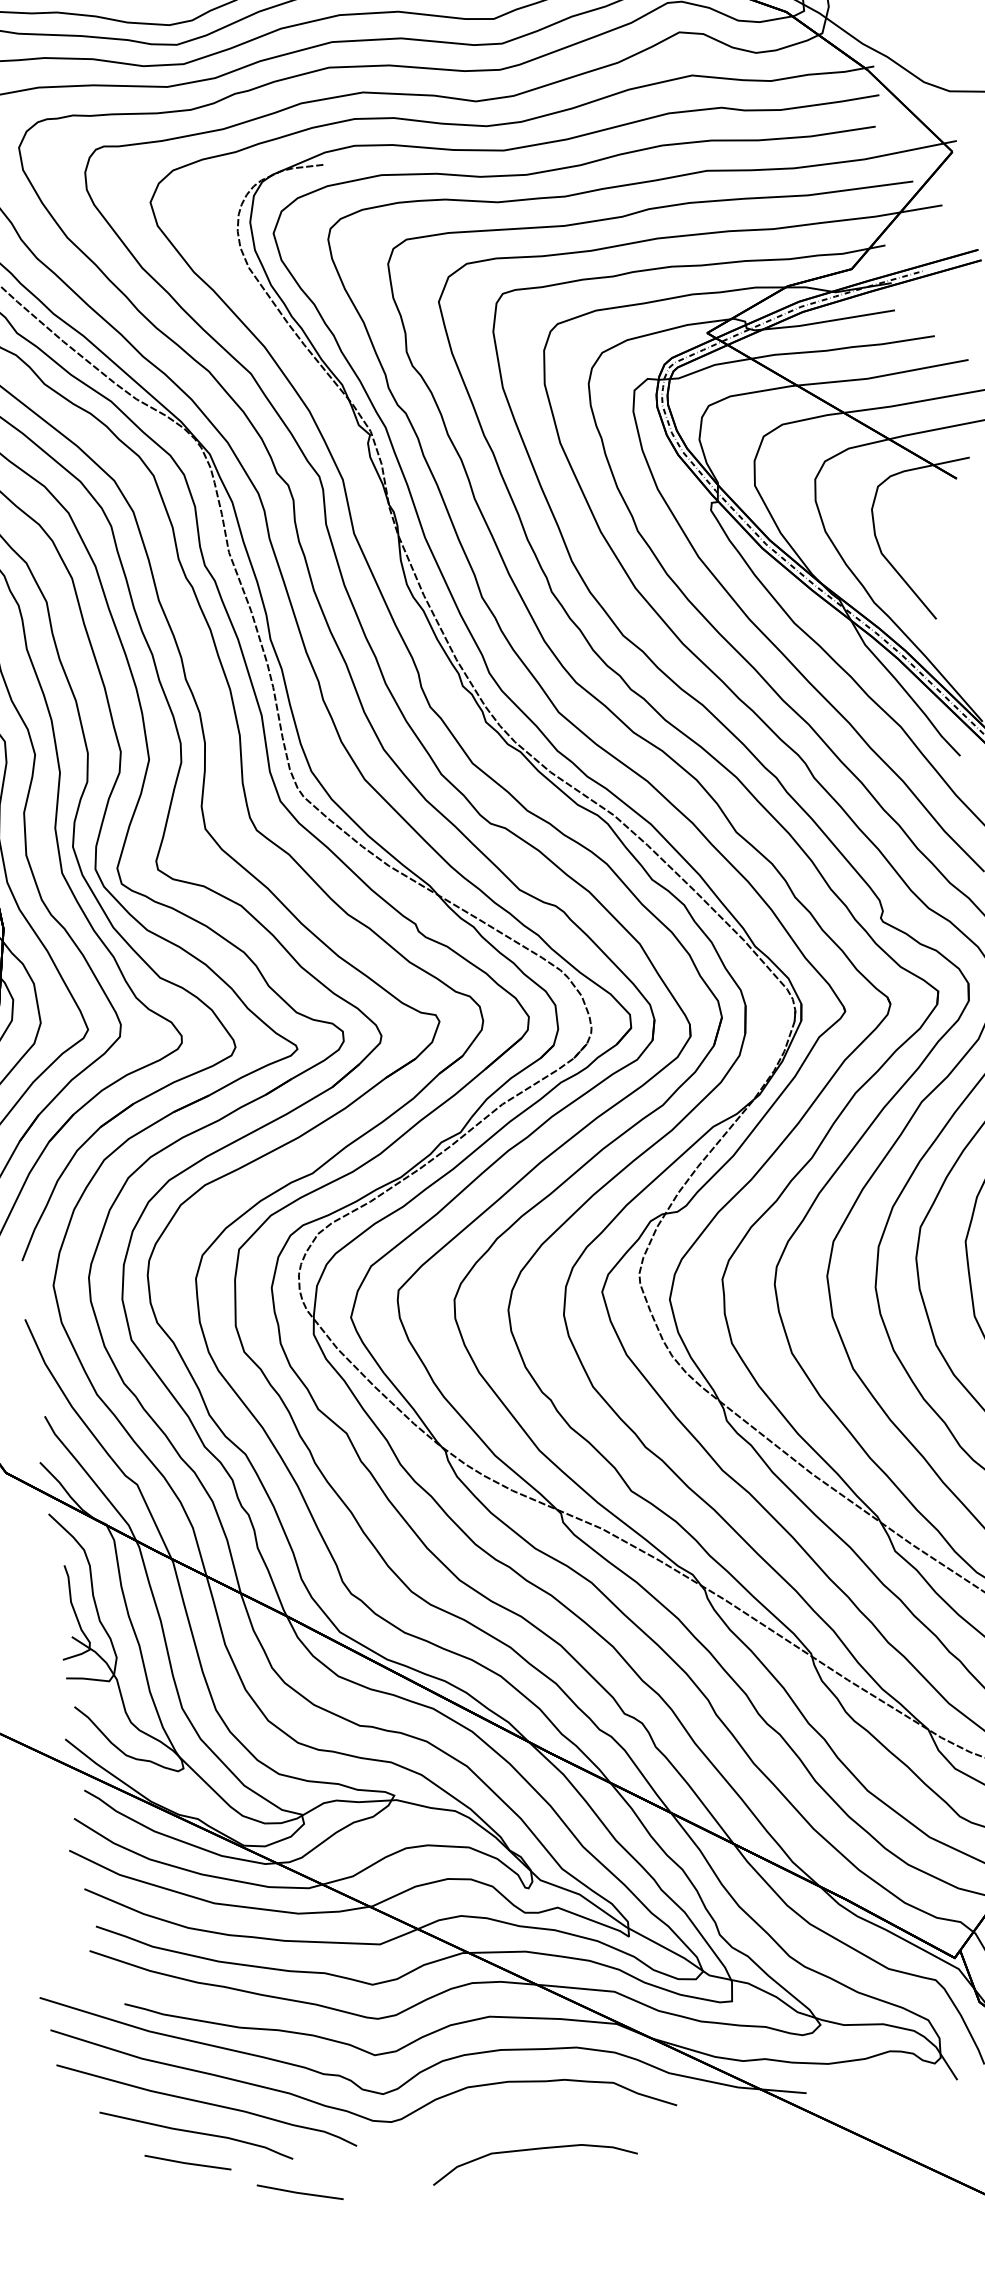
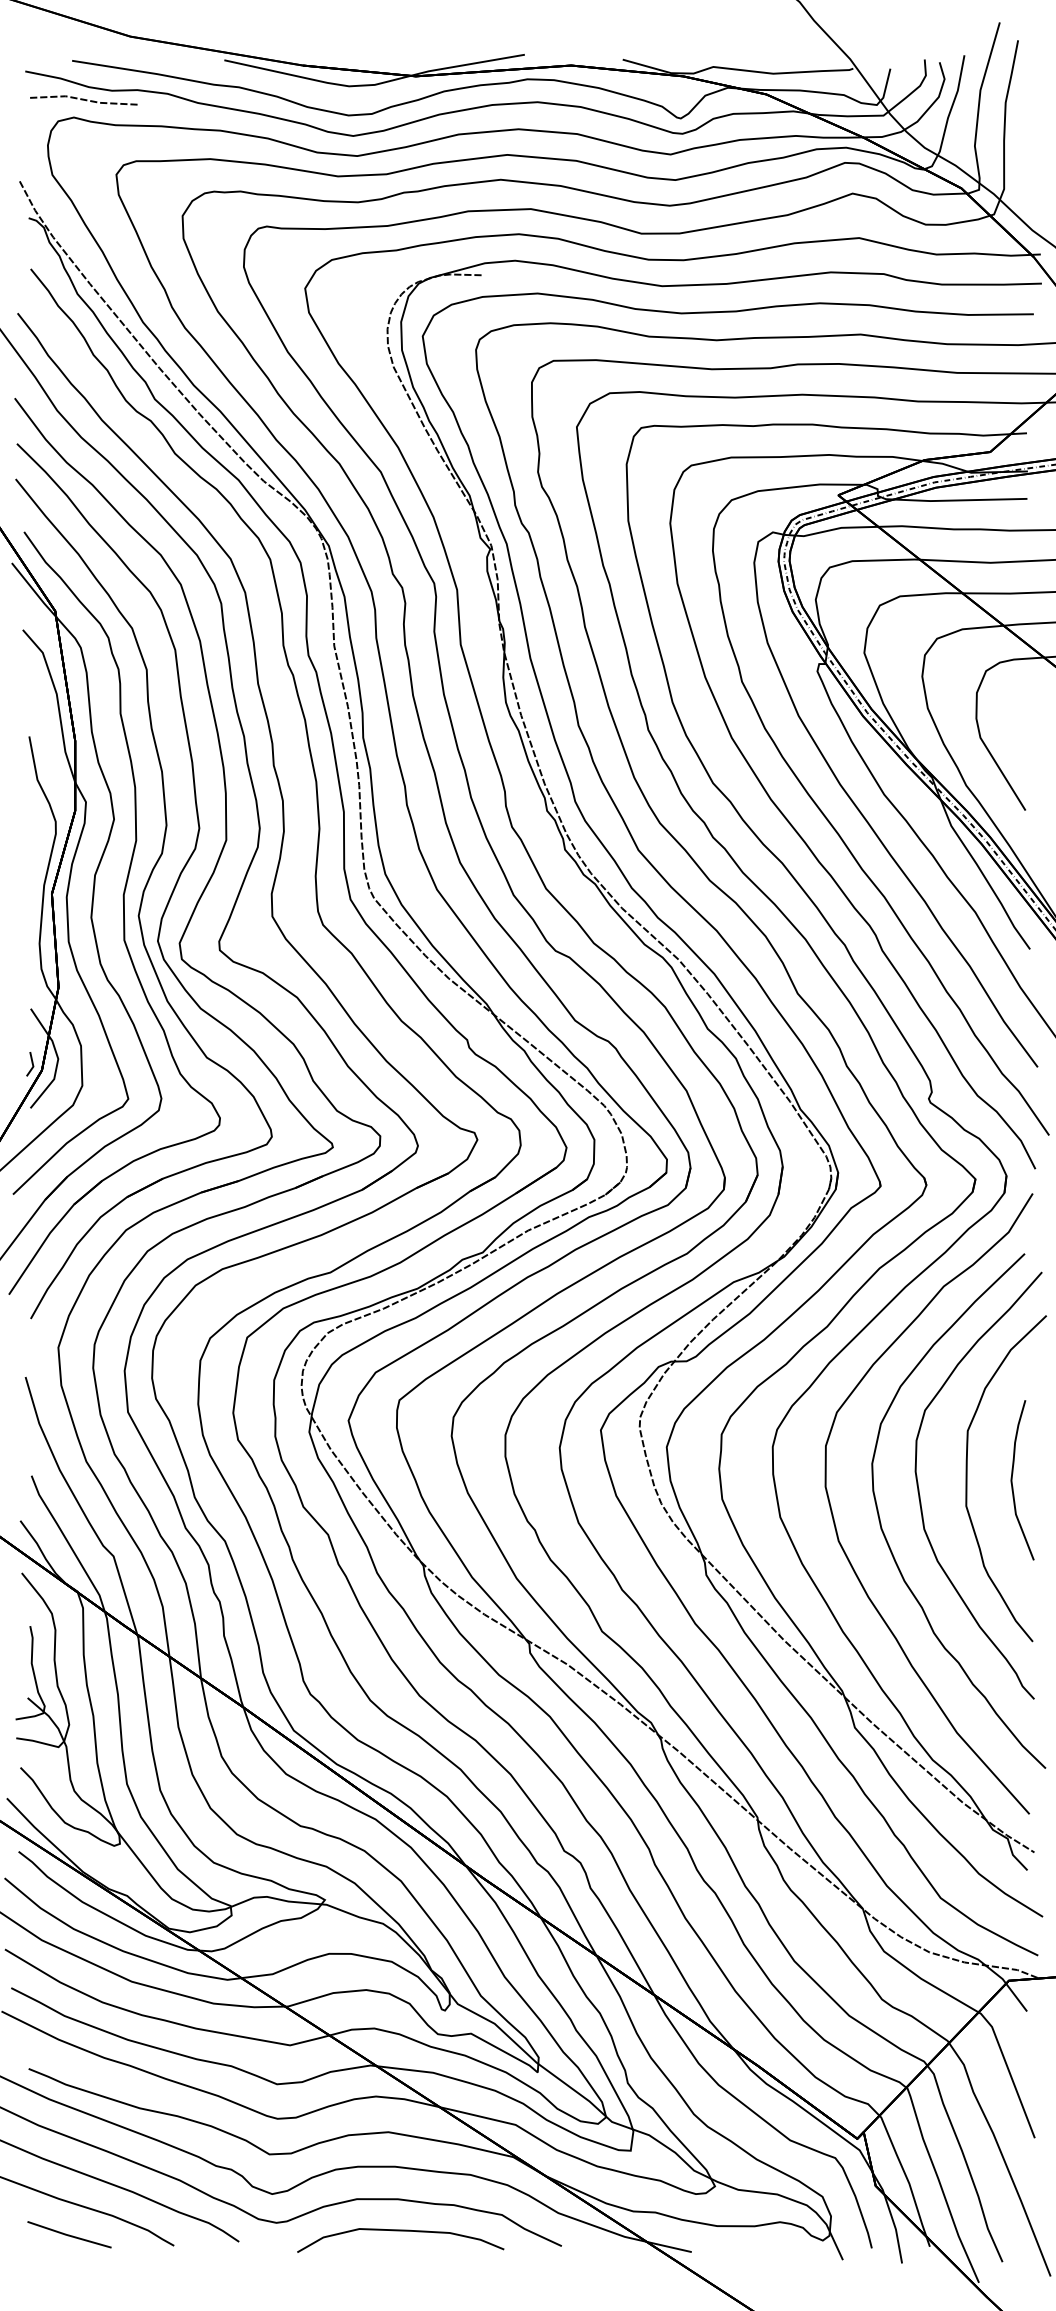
curve: (532, 2150) -> (400, 2231), moved
line: (300, 2192) -> (176, 2279), removed

